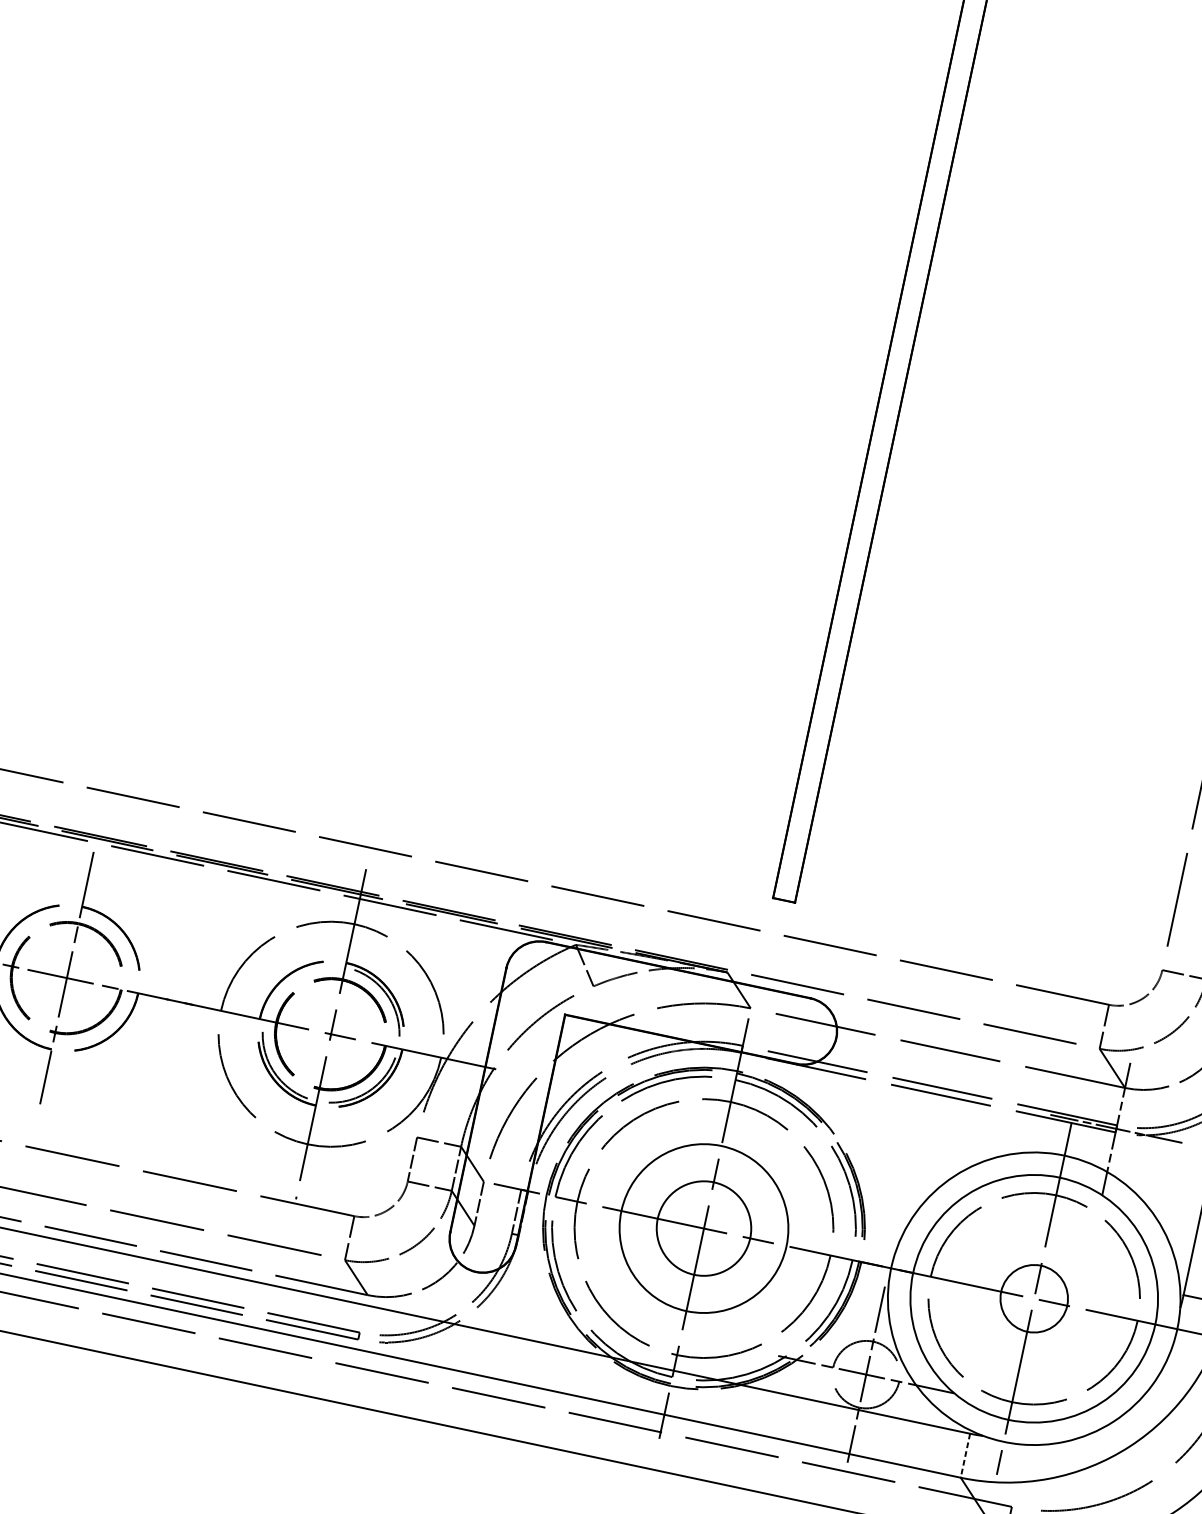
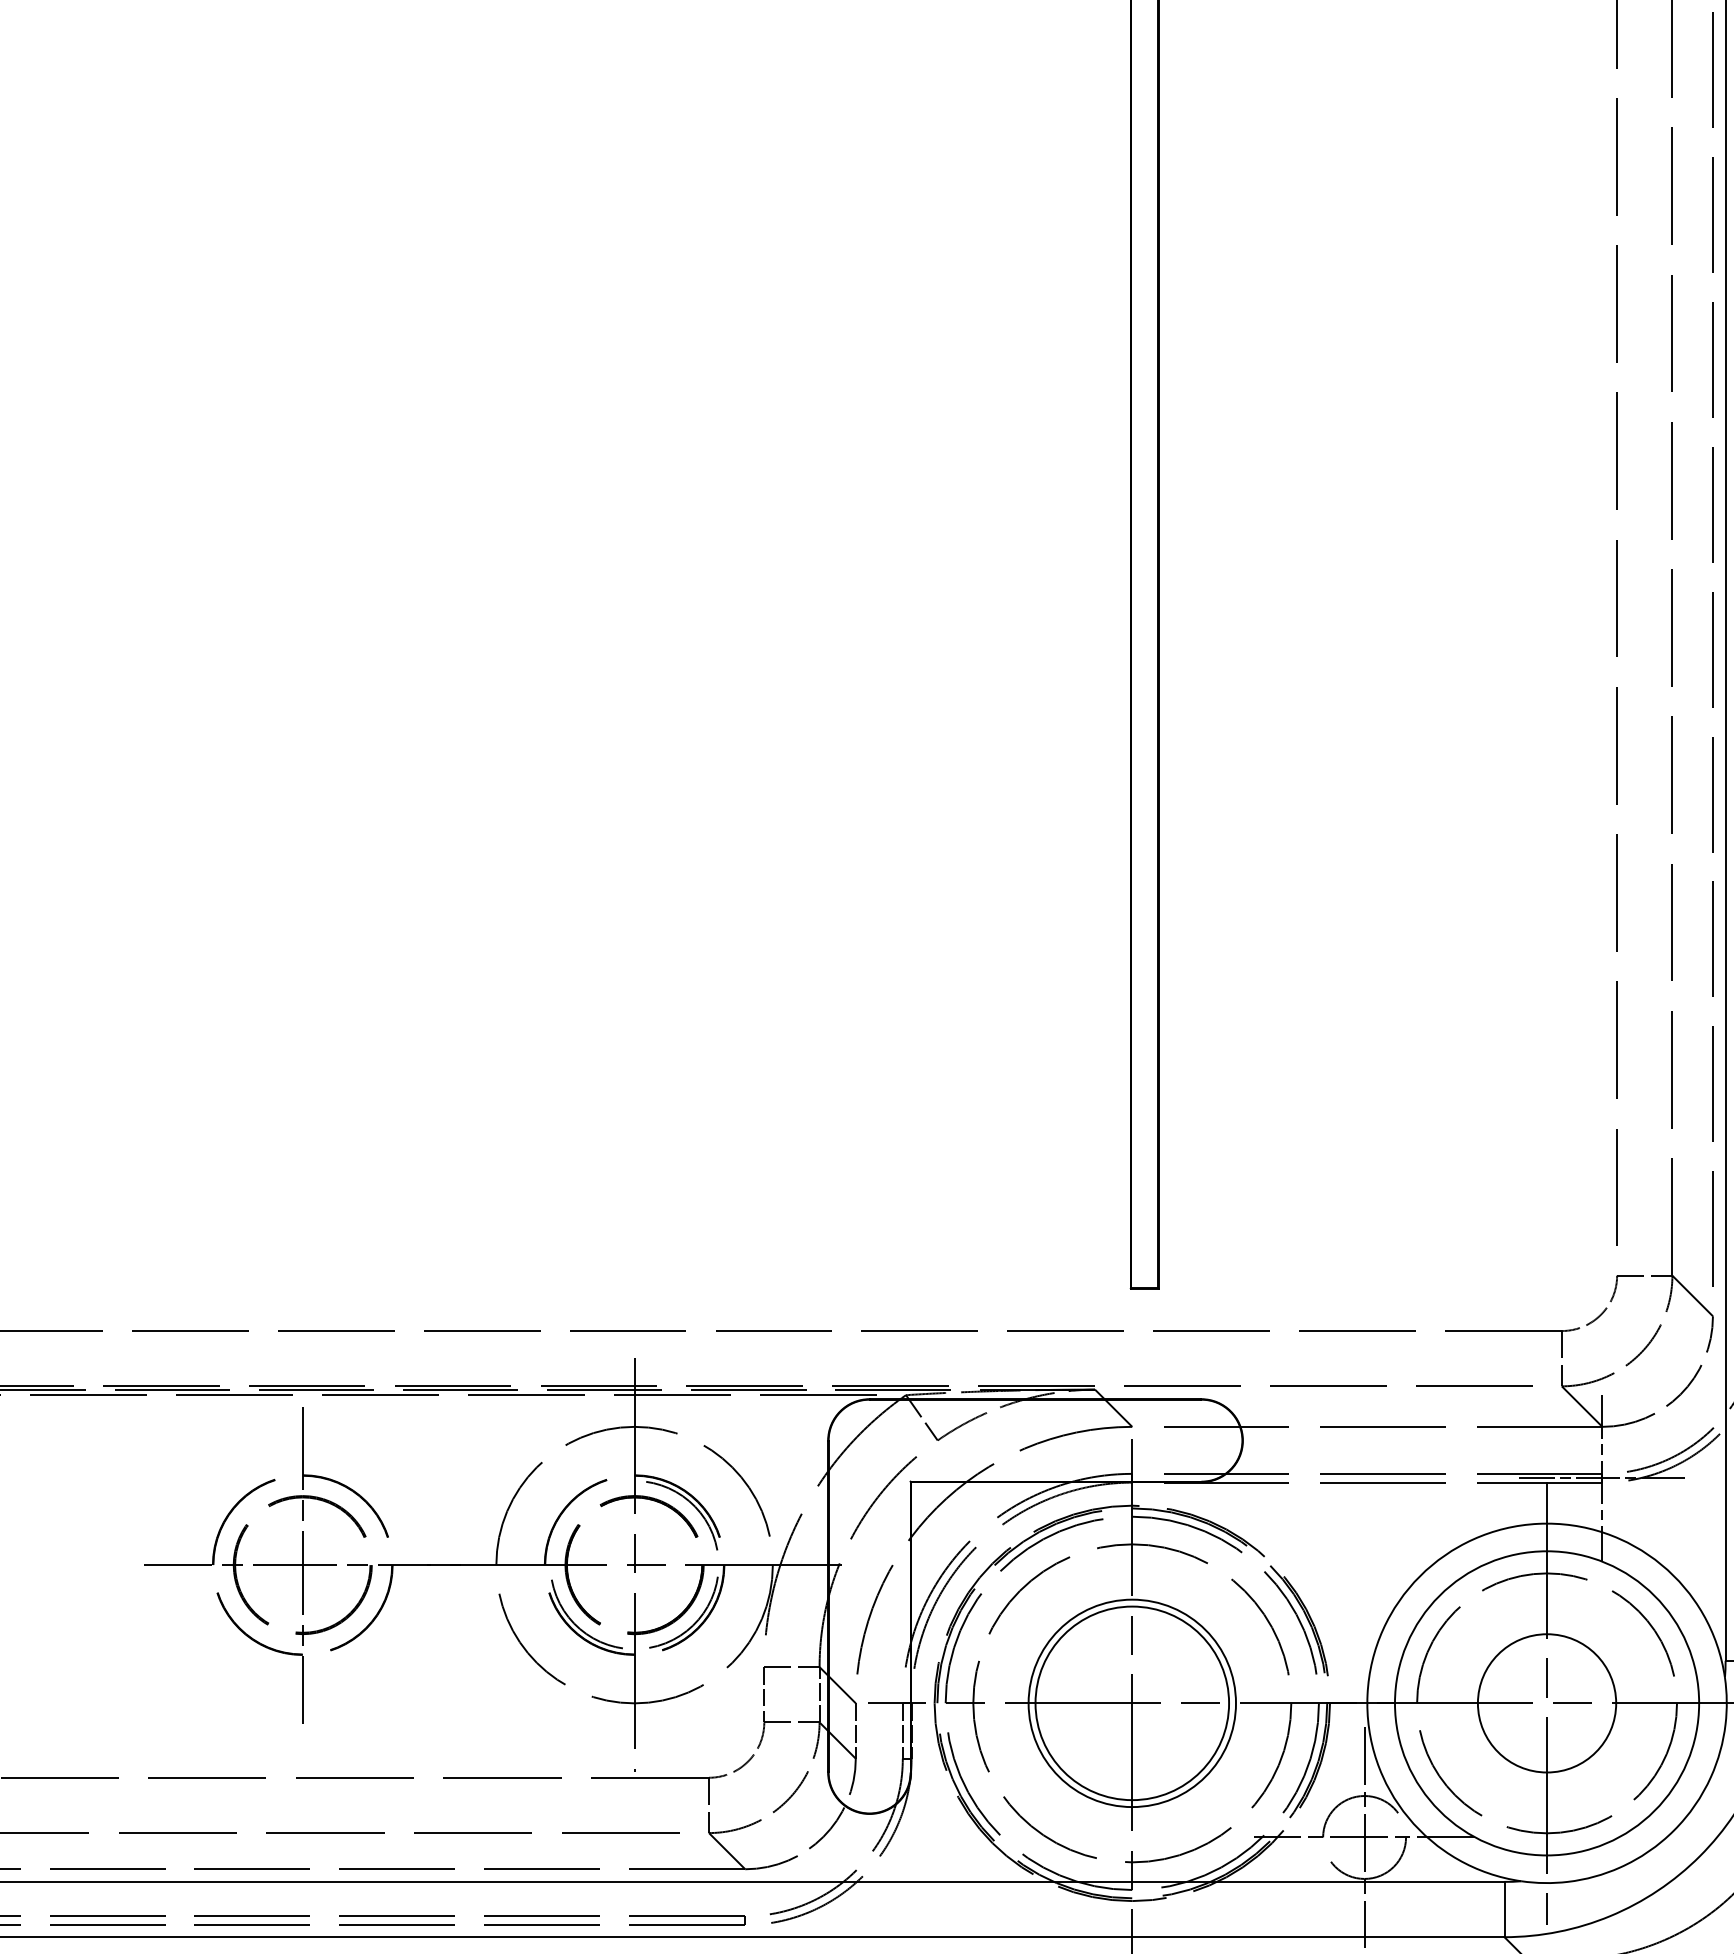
circle: (704, 1228) -> (1132, 1703), size x1.67
circle: (1033, 1298) -> (1546, 1703), size x1.67
line: (965, 1455) -> (1504, 1909), dashed -> solid

